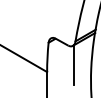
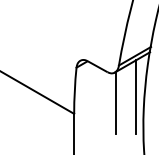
line: (86, 61) -> (136, 97), added

